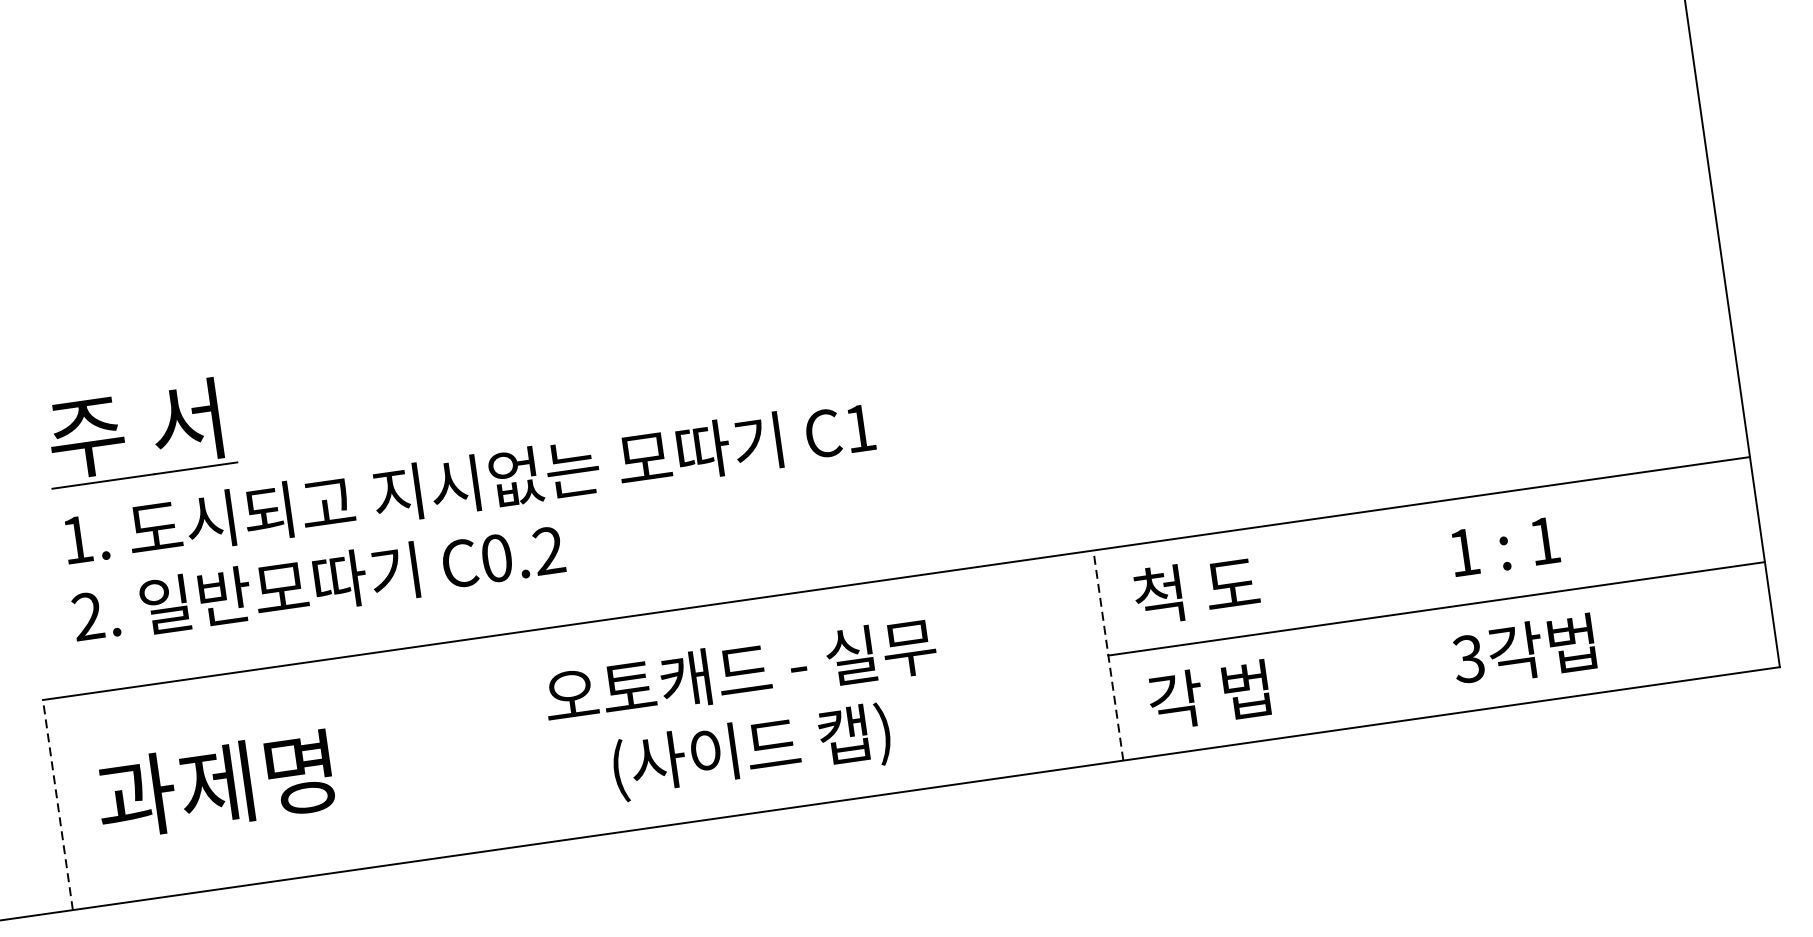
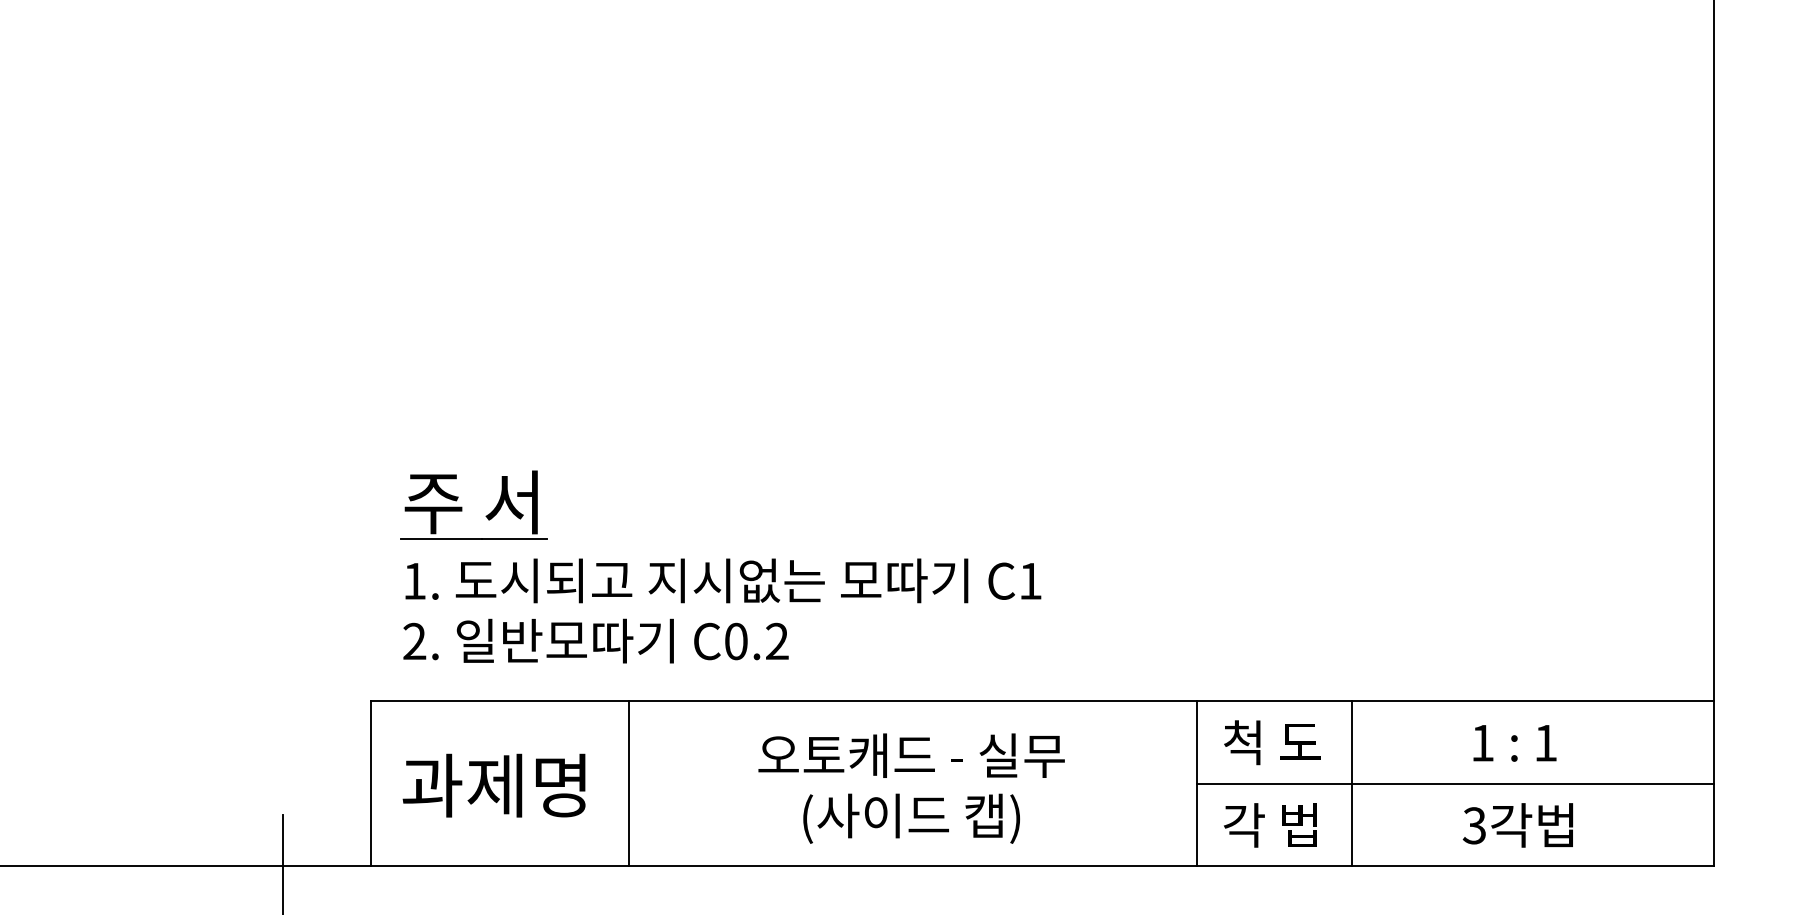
line: (1305, 627) -> (1352, 783), added
line: (1108, 655) -> (1197, 783), dashed -> solid
line: (386, 758) -> (629, 783), added
line: (57, 805) -> (370, 783), dashed -> solid

